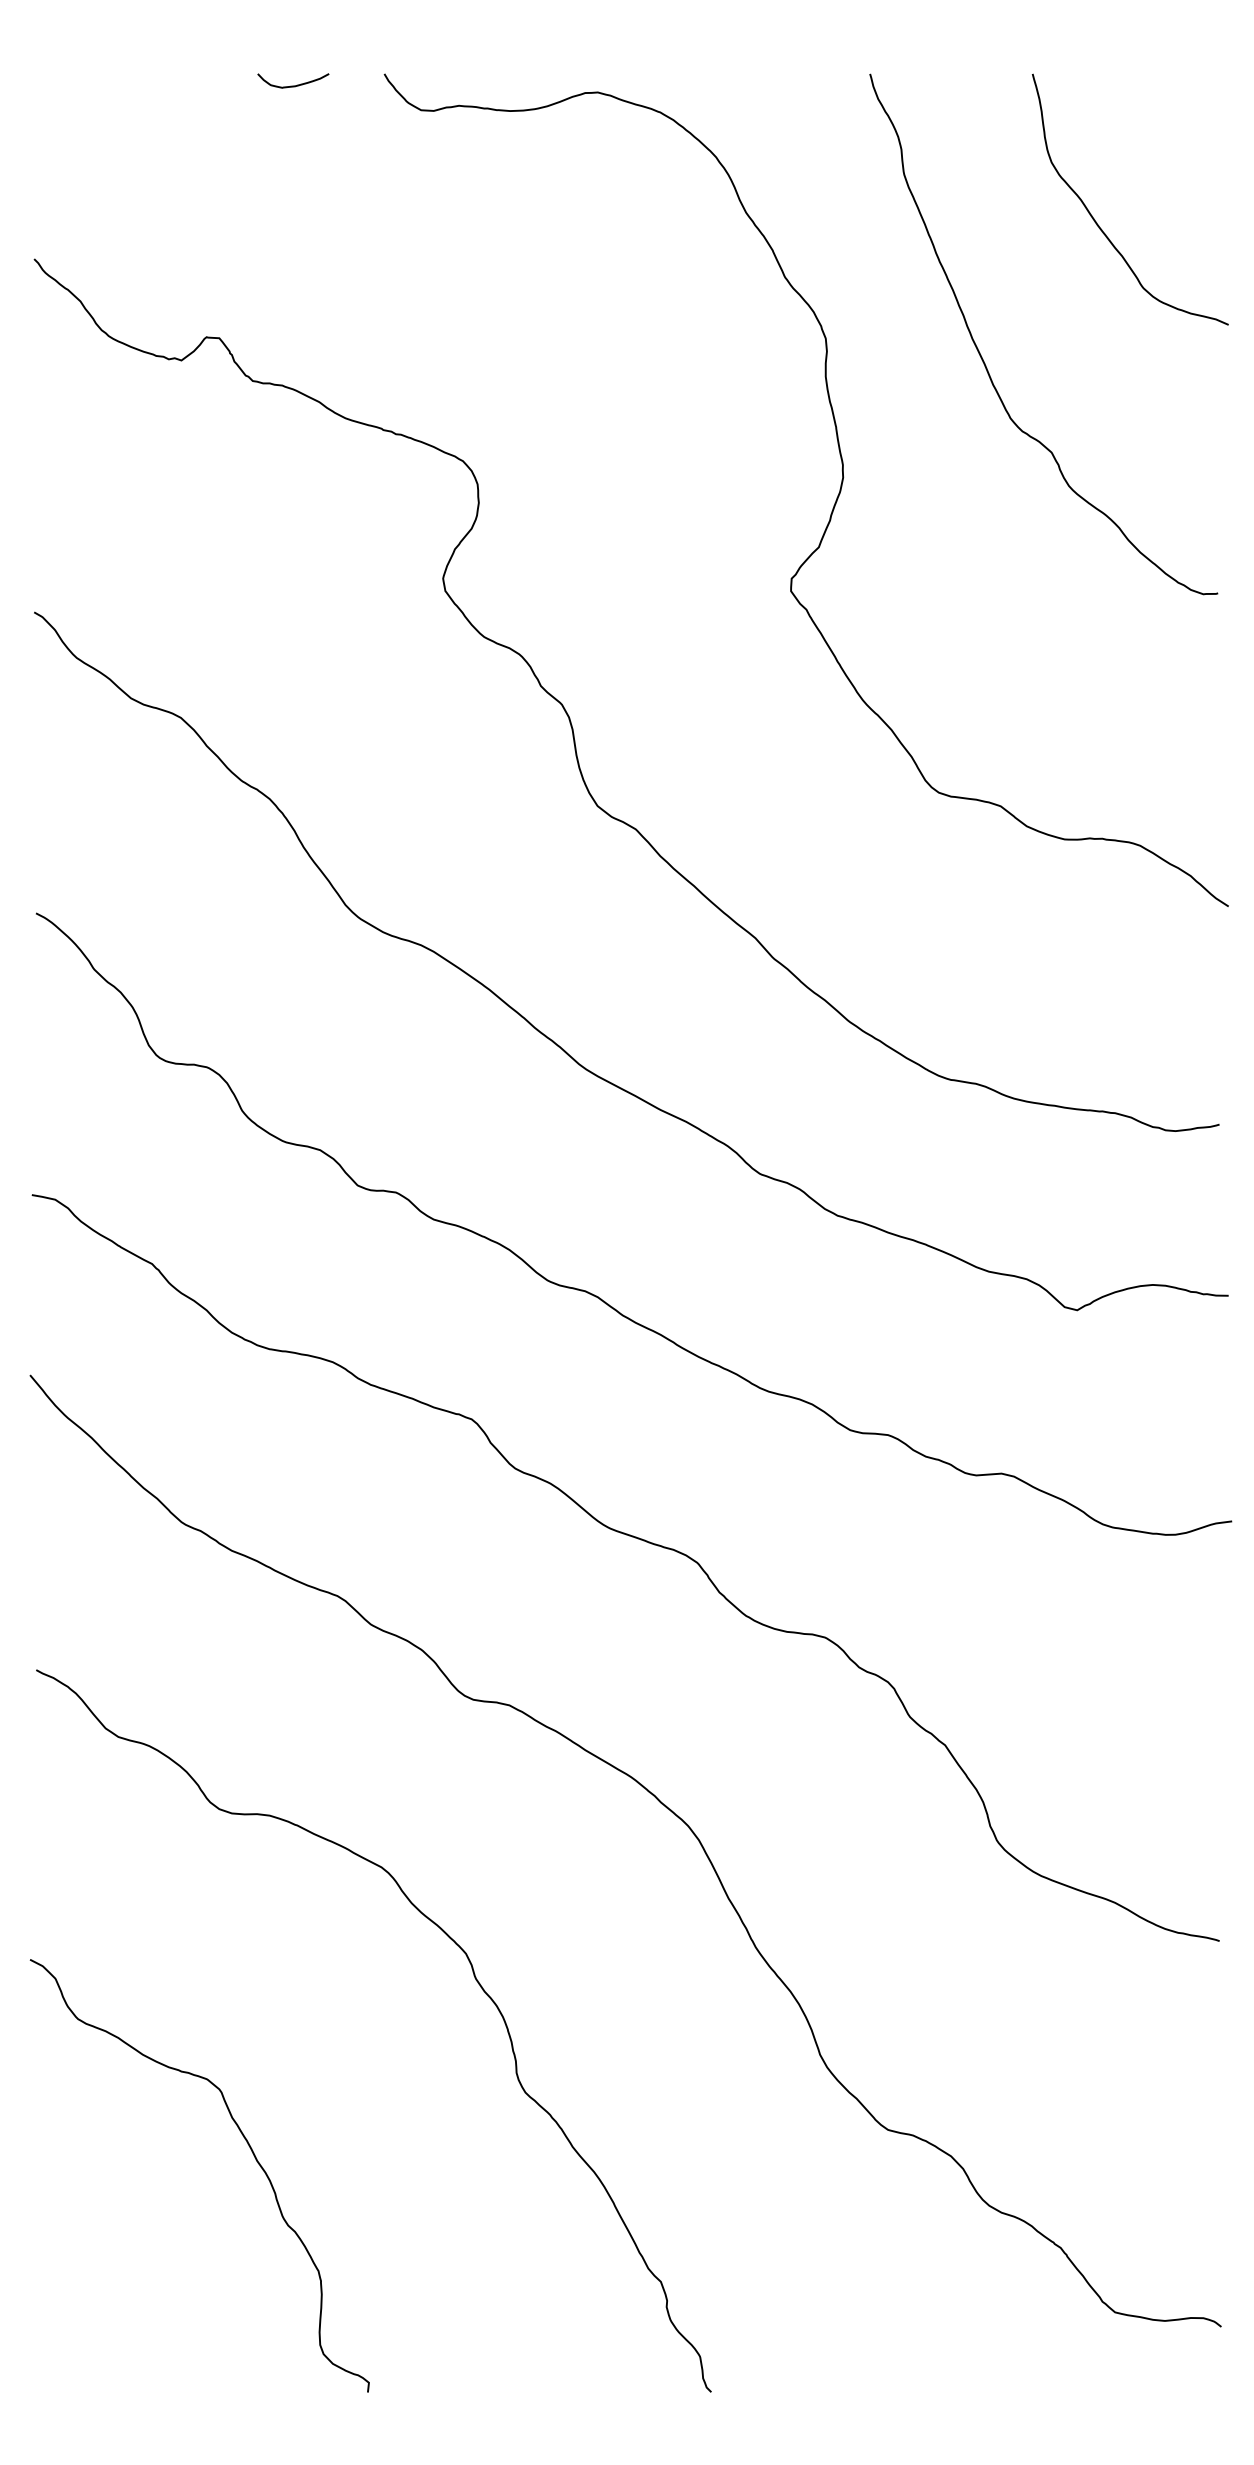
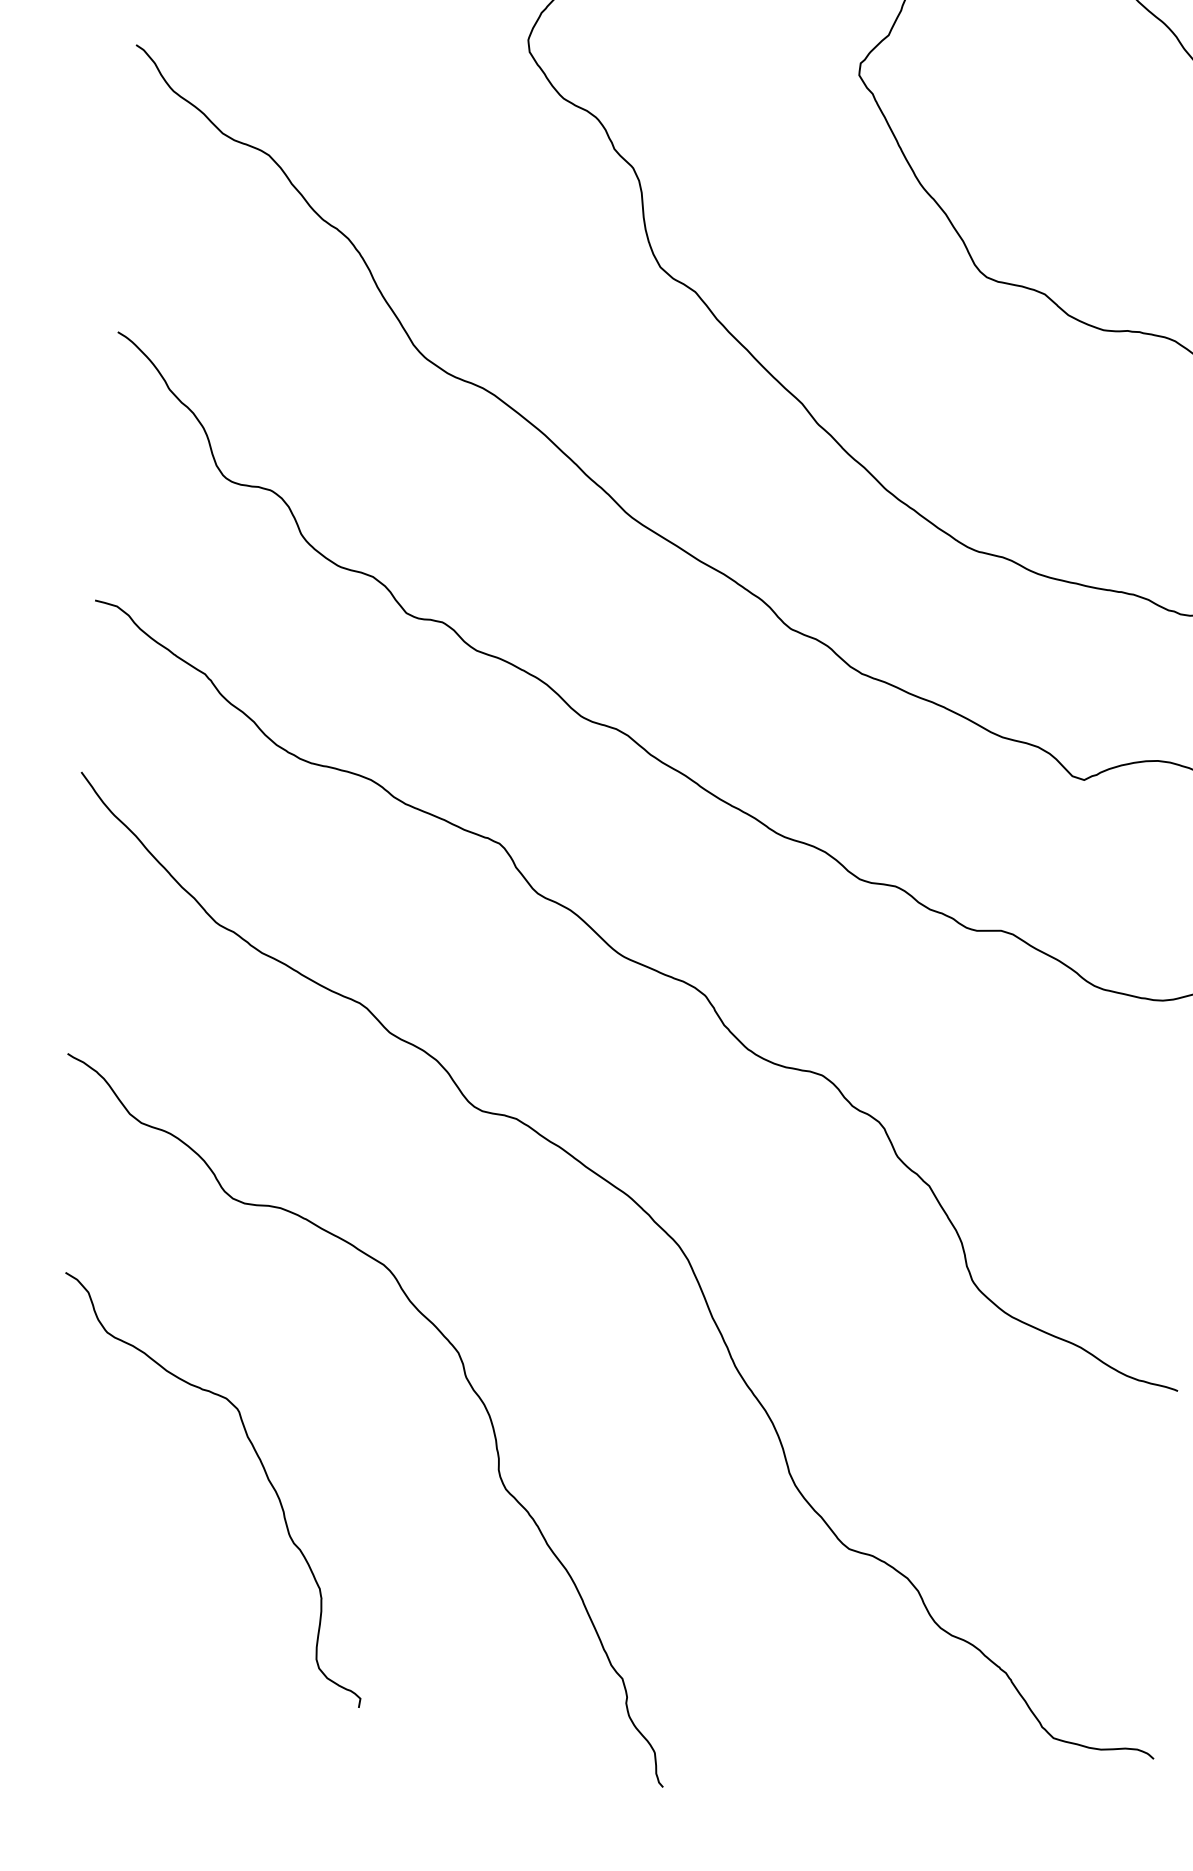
curve: (248, 2146) -> (261, 1465), moved

